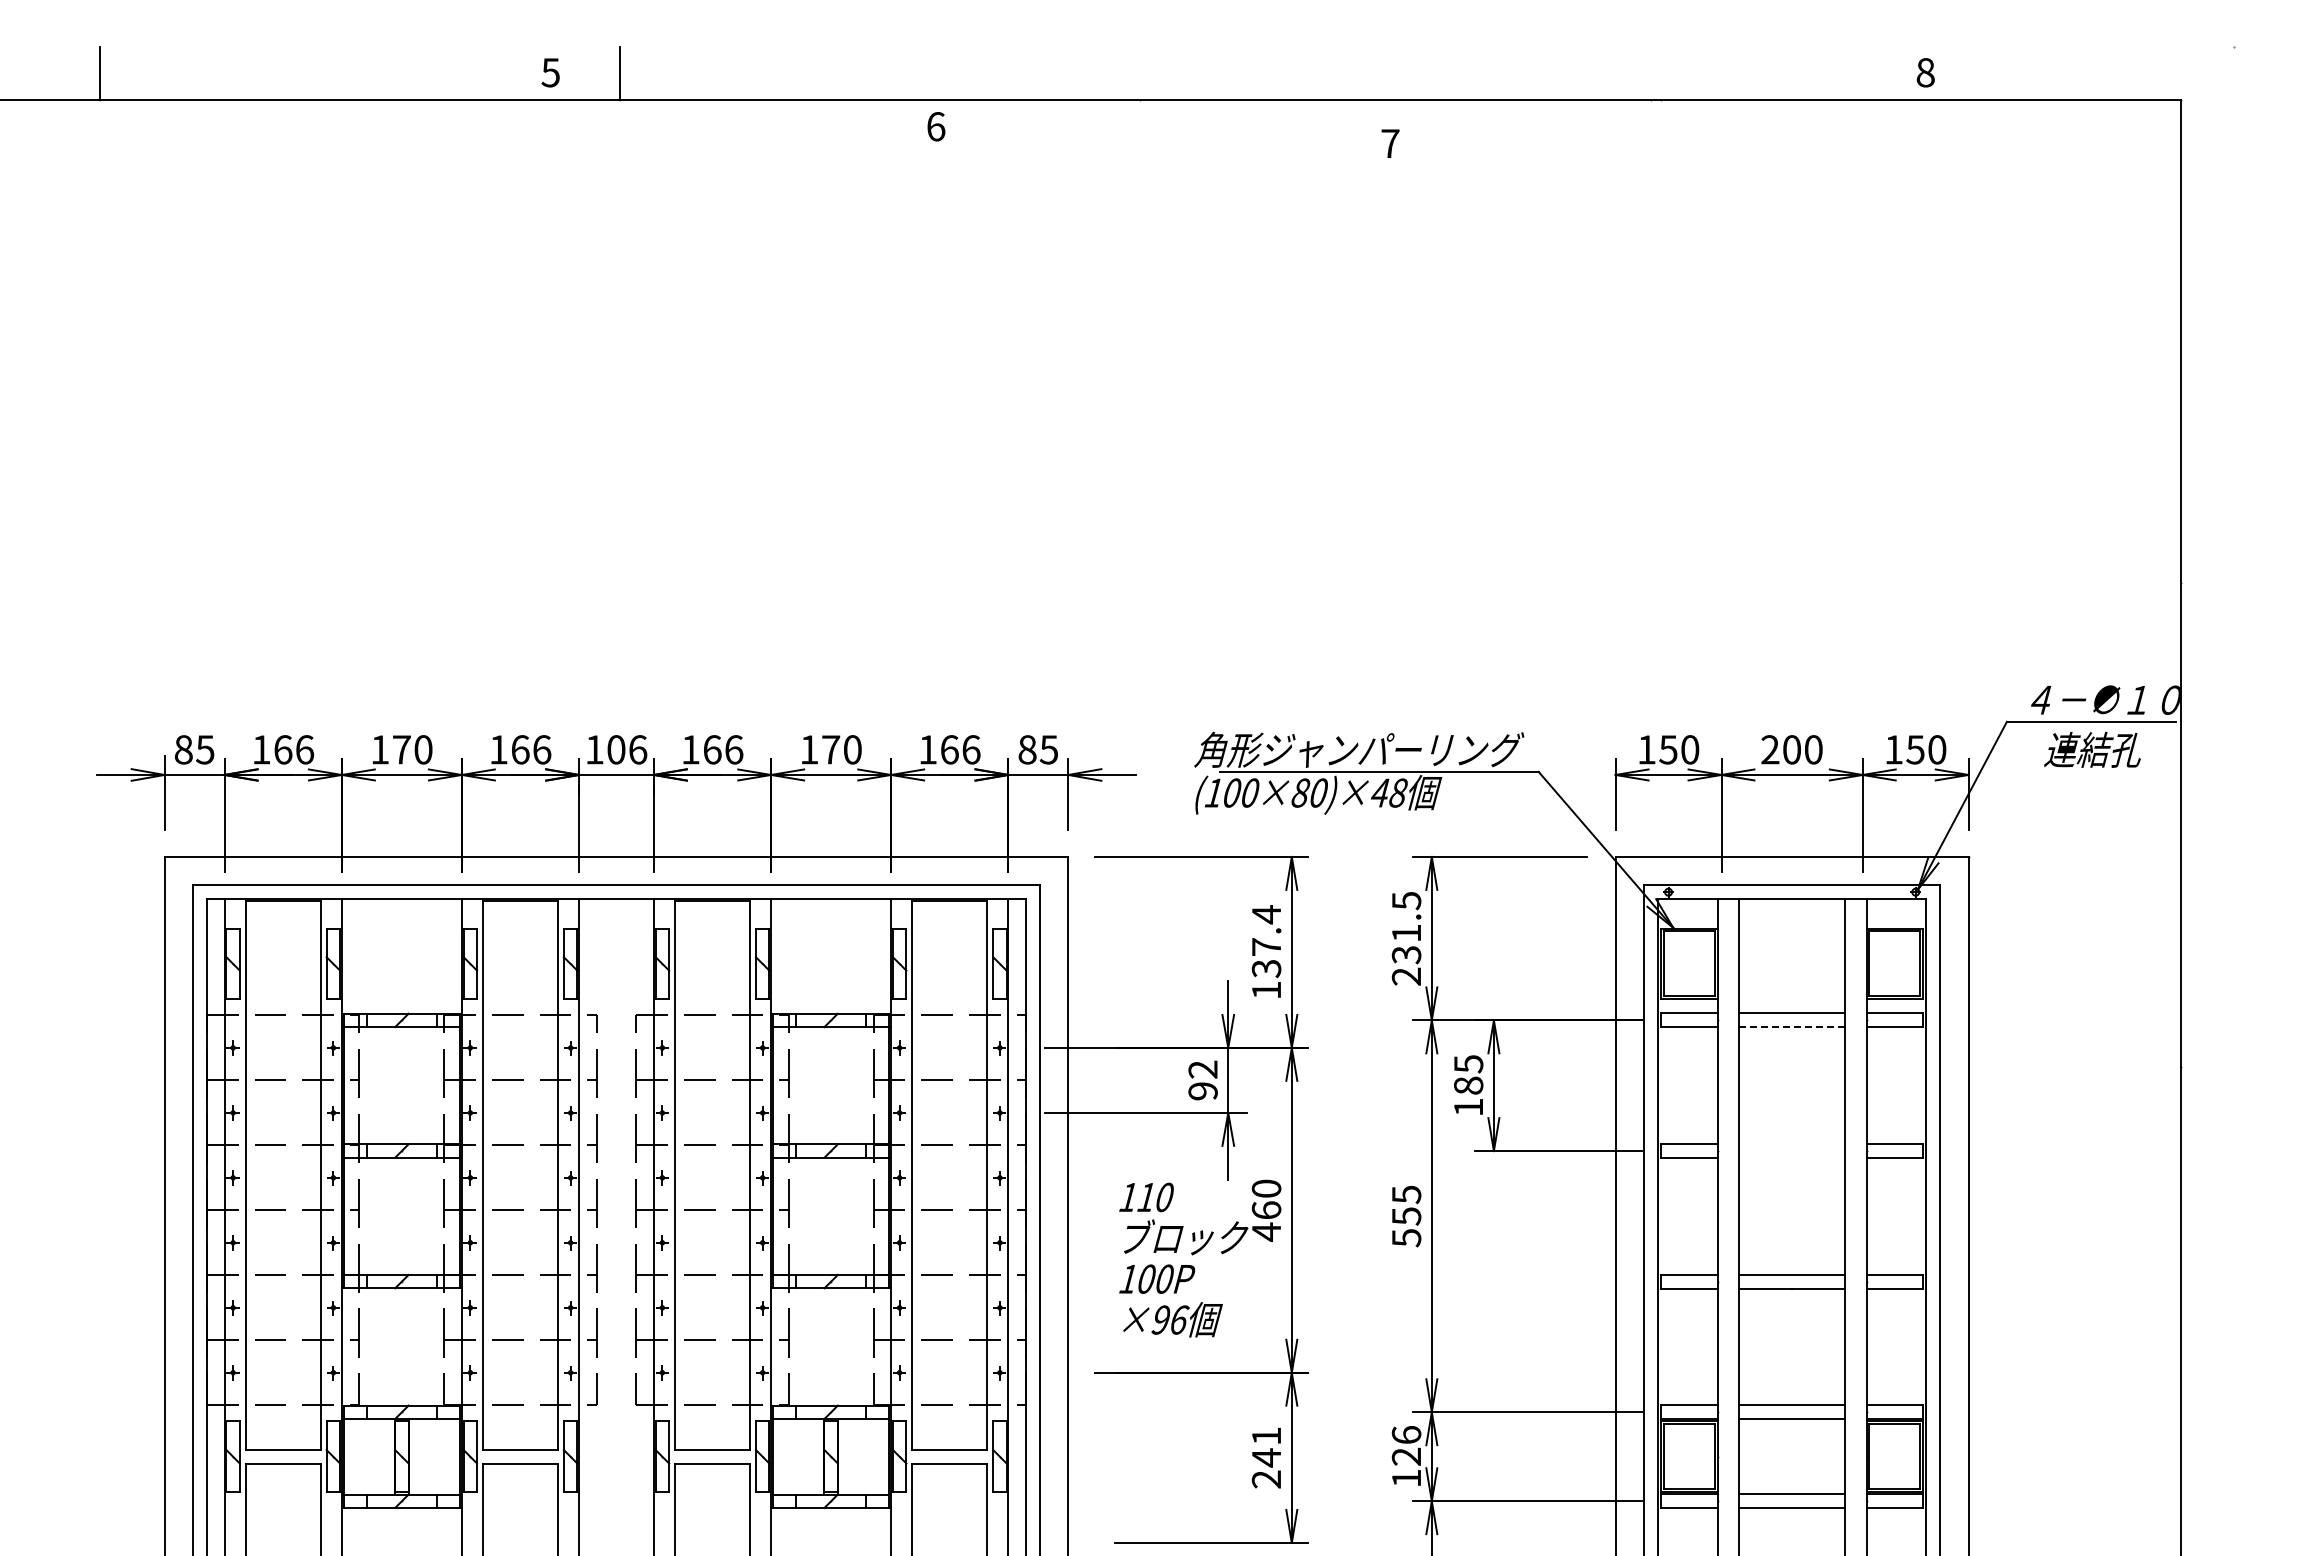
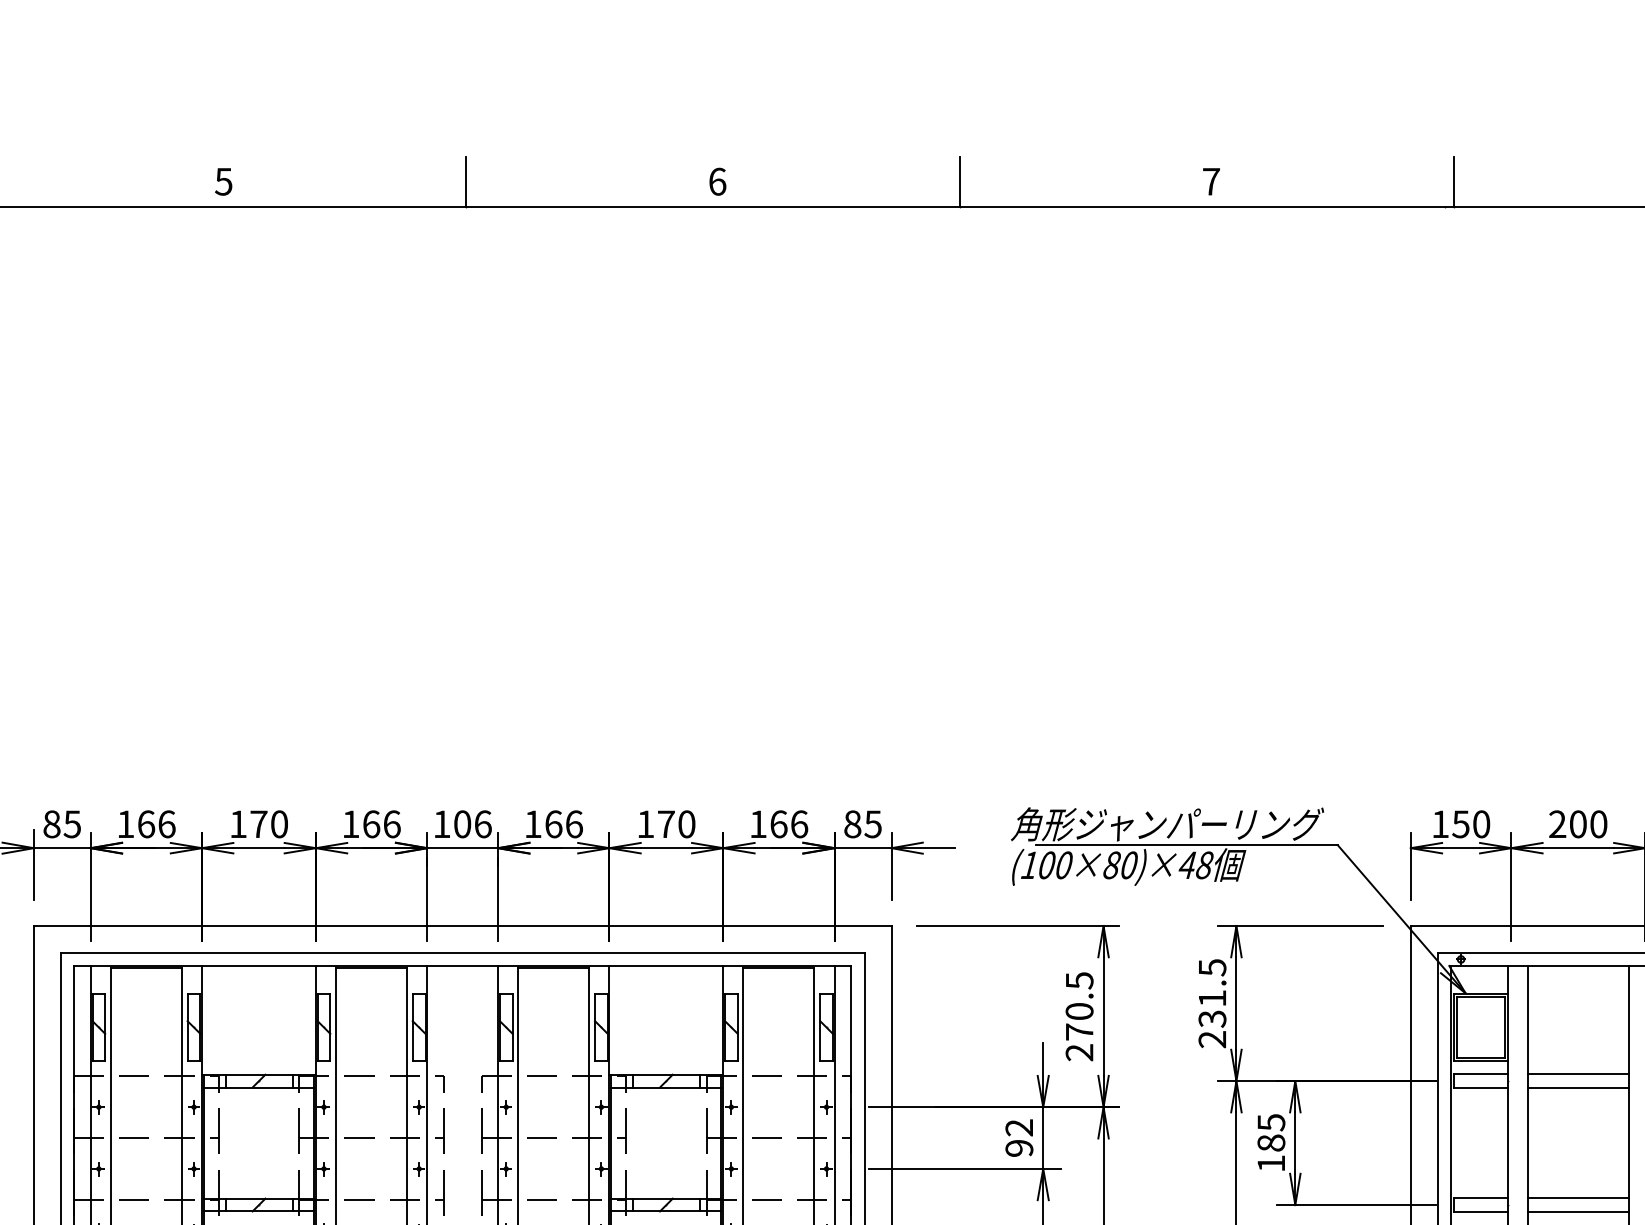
text: (550, 72) -> (223, 181), moved
line: (1140, 72) -> (959, 181), added
line: (1660, 72) -> (1453, 181), added
text: (936, 126) -> (717, 181), moved
text: (1390, 143) -> (1211, 181), moved
text: (1266, 952) -> (1079, 1016), 137.4 -> 270.5
line: (1792, 1027) -> (1578, 1087), dashed -> solid
line: (1791, 1143) -> (1577, 1197), added
line: (1791, 1158) -> (1577, 1212), added

